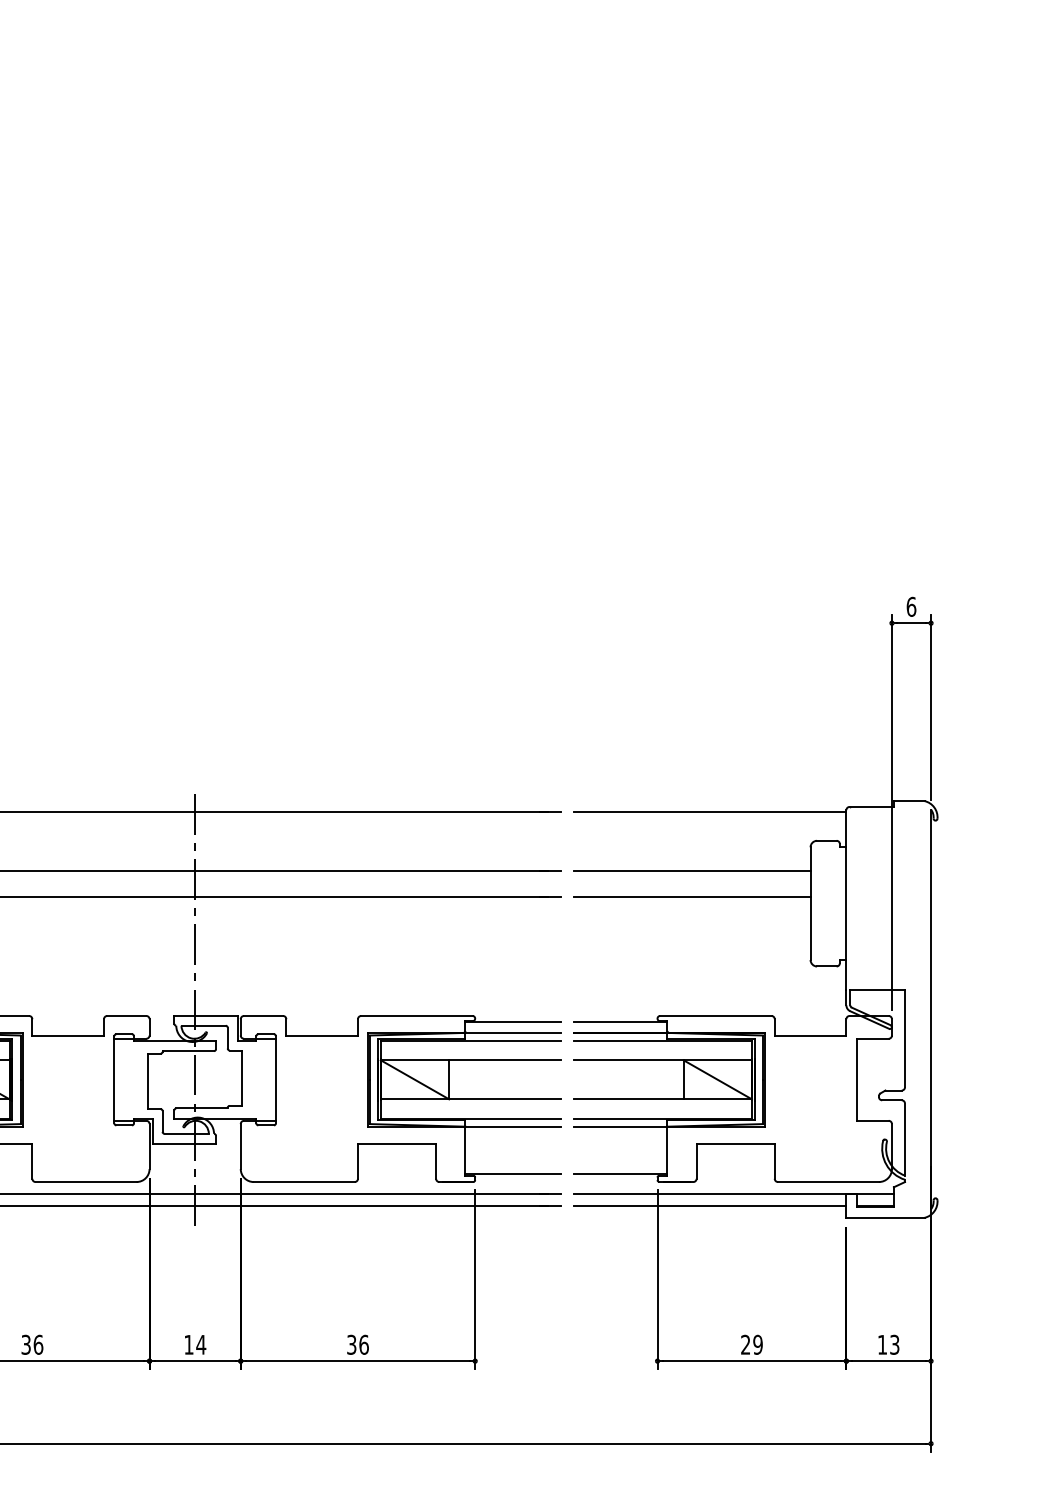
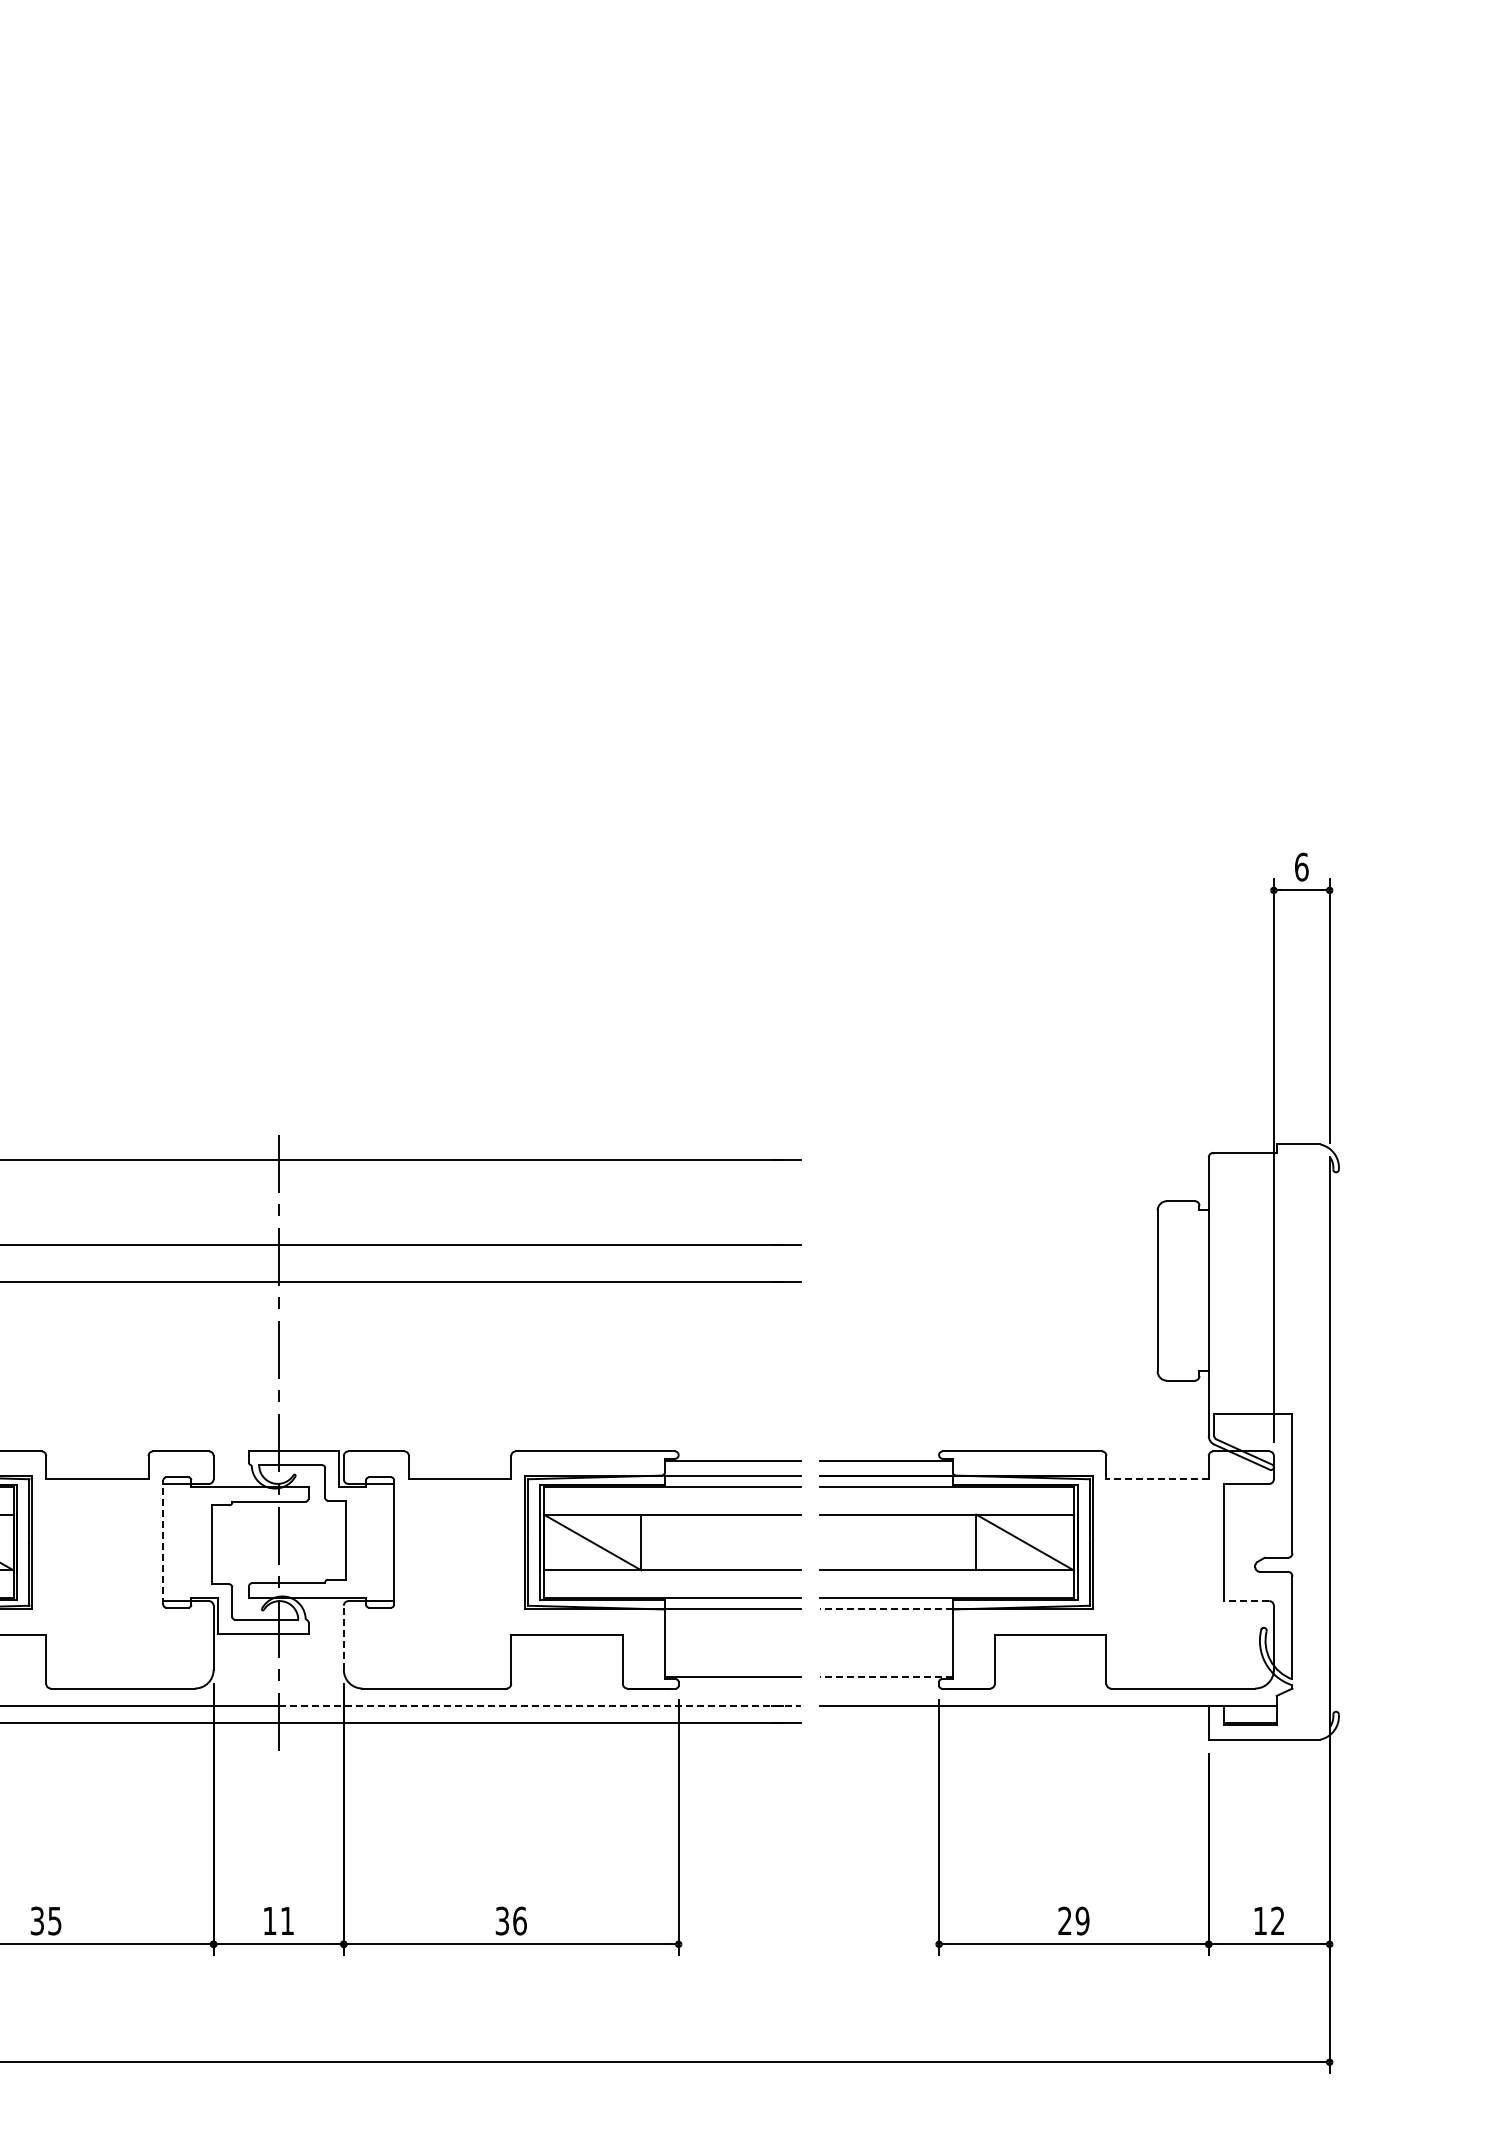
line: (709, 812) -> (1013, 1160), removed
line: (692, 871) -> (988, 1244), removed
line: (692, 897) -> (988, 1282), removed
line: (810, 1035) -> (1157, 1479), solid -> dashed
line: (114, 1079) -> (163, 1542), solid -> dashed
line: (872, 1121) -> (1246, 1601), solid -> dashed
line: (620, 1126) -> (886, 1609), solid -> dashed
line: (240, 1146) -> (343, 1637), solid -> dashed
line: (620, 1174) -> (886, 1677), solid -> dashed
line: (378, 1194) -> (540, 1706), solid -> dashed
line: (709, 1205) -> (1013, 1722), removed
text: (38, 1344) -> (54, 1920), 36 -> 35
text: (201, 1344) -> (287, 1920), 14 -> 11
text: (894, 1345) -> (1277, 1921), 13 -> 12

